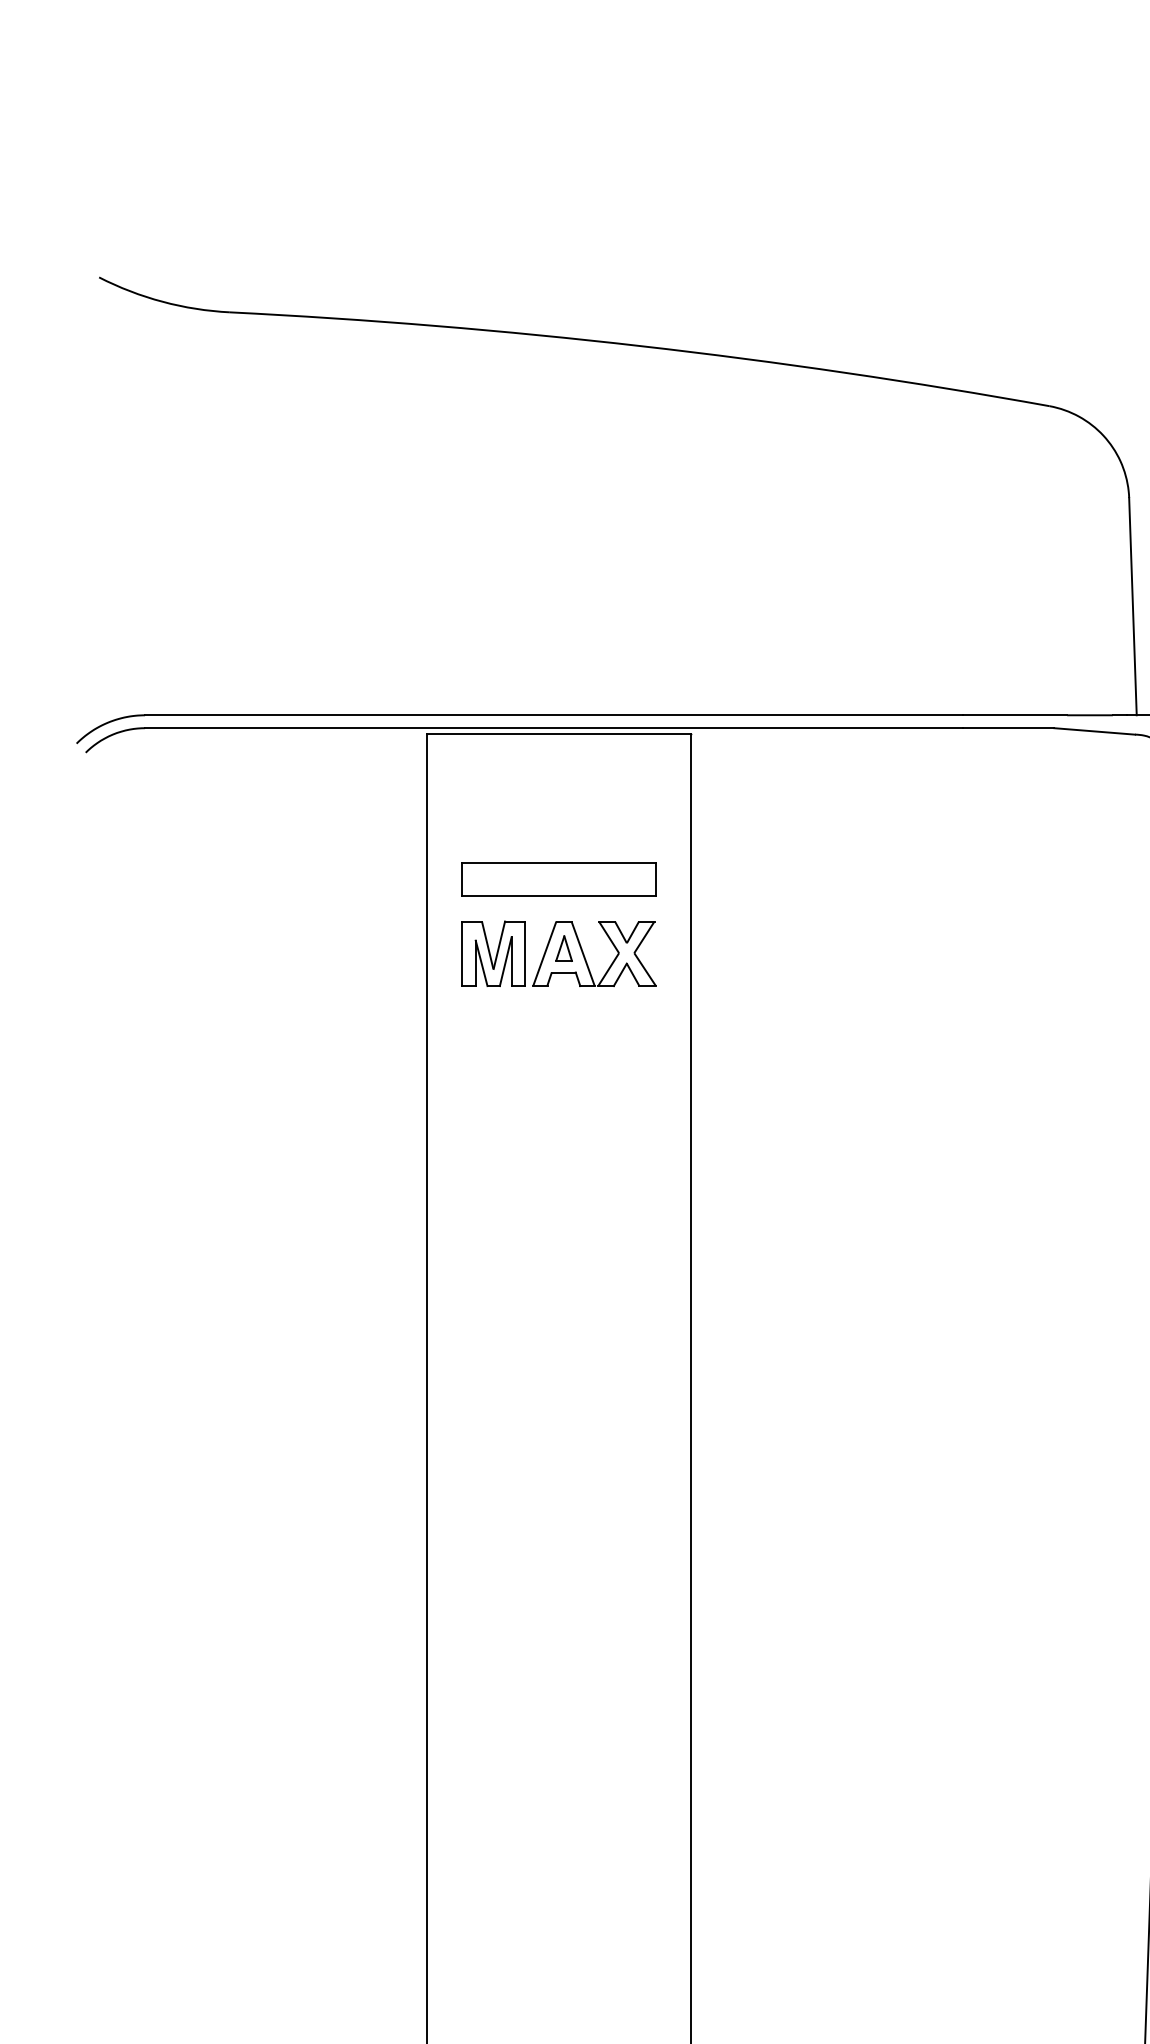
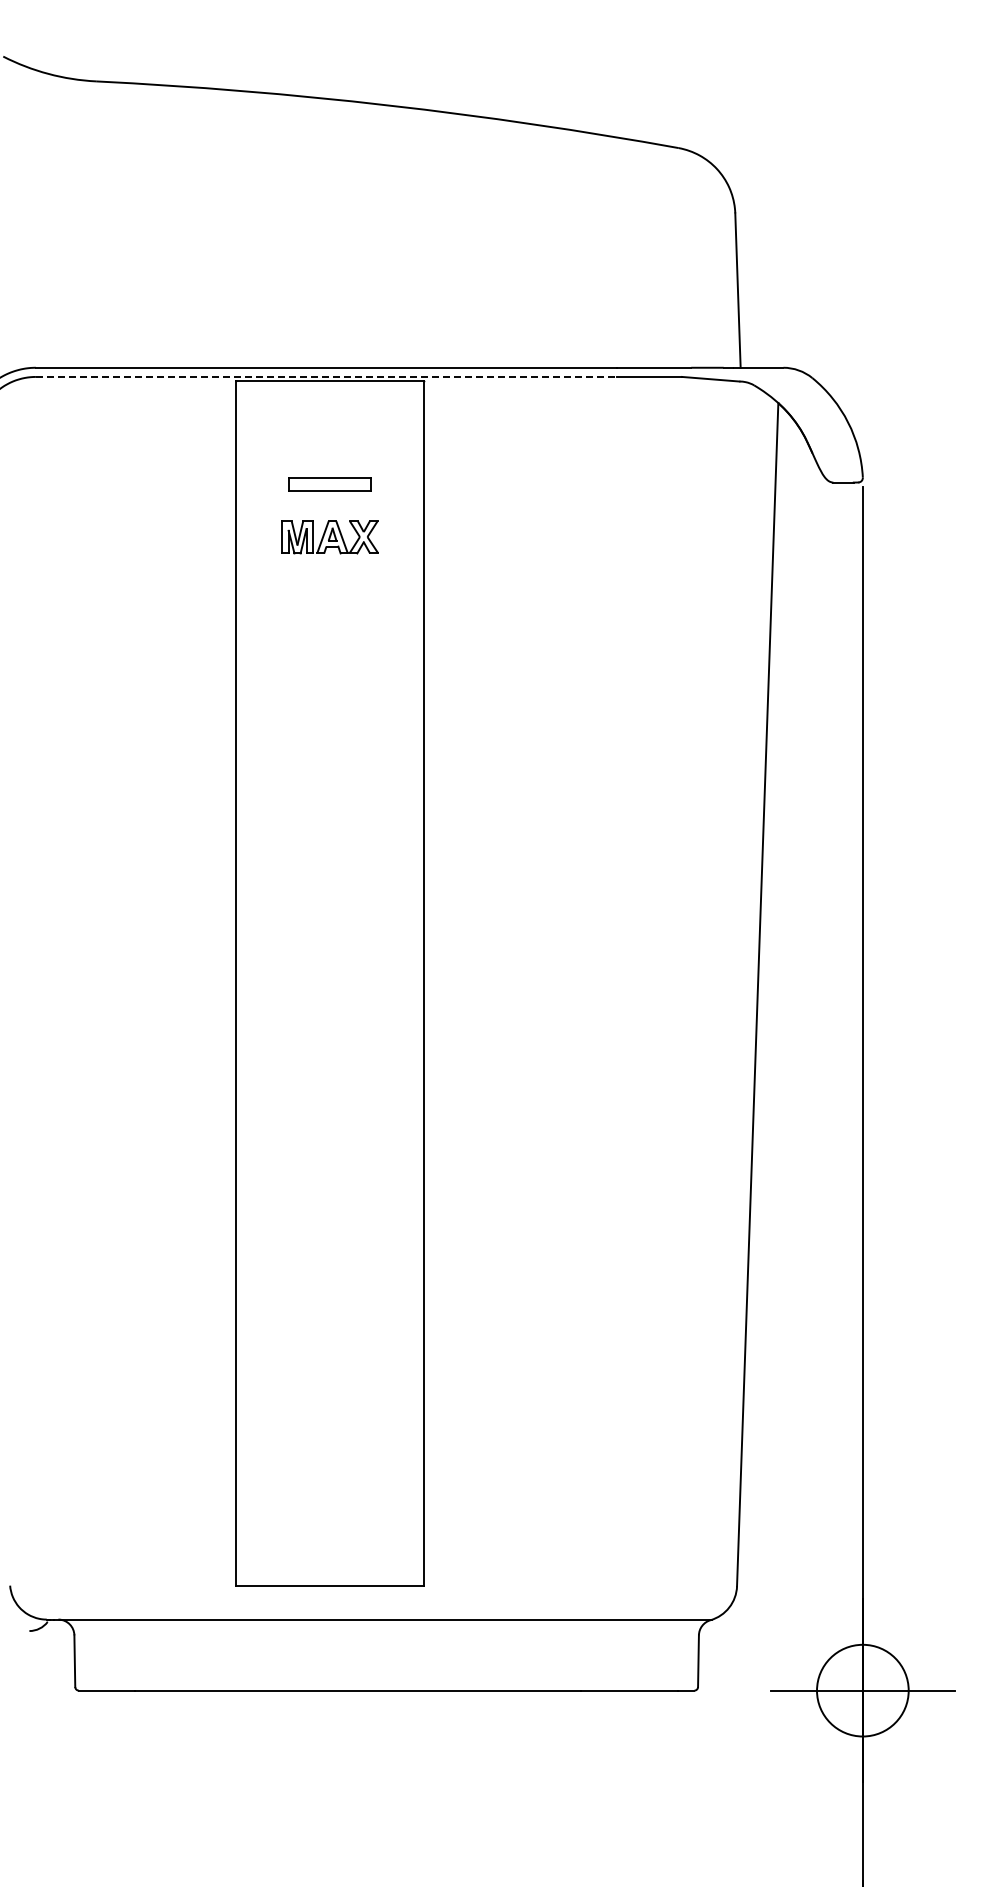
line: (553, 727) -> (326, 376), solid -> dashed
part: (558, 879) -> (329, 484), size x0.6
part: (558, 954) -> (329, 537), size x0.7

